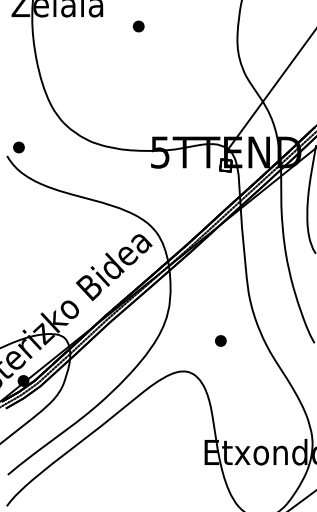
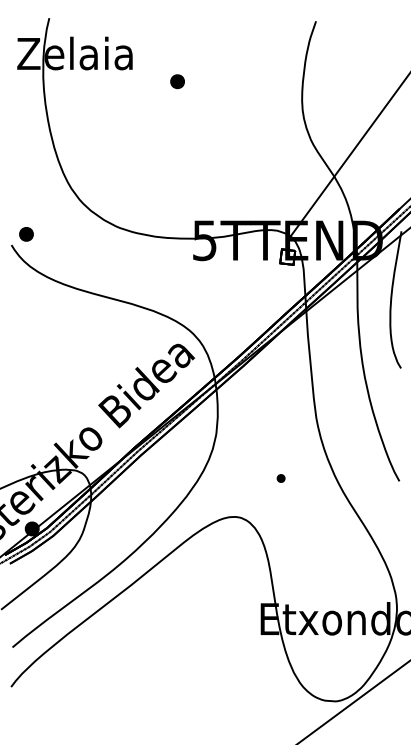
part: (220, 340) -> (280, 478), size x0.6

